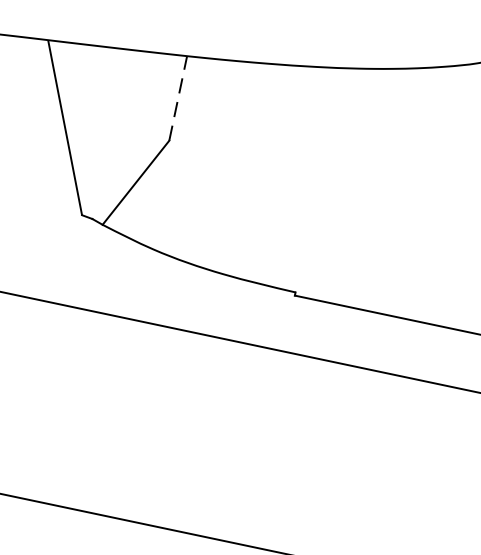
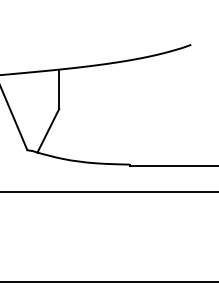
line: (178, 99) -> (59, 89), dashed -> solid

